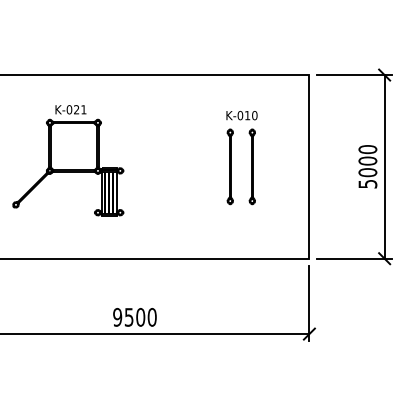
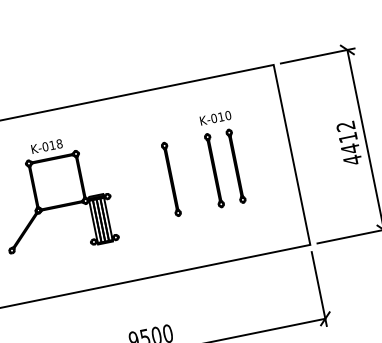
text: (80, 109) -> (56, 144), K-021 -> K-018
part: (185, 166) -> (170, 179), added
text: (367, 166) -> (348, 142), 5000 -> 4412

